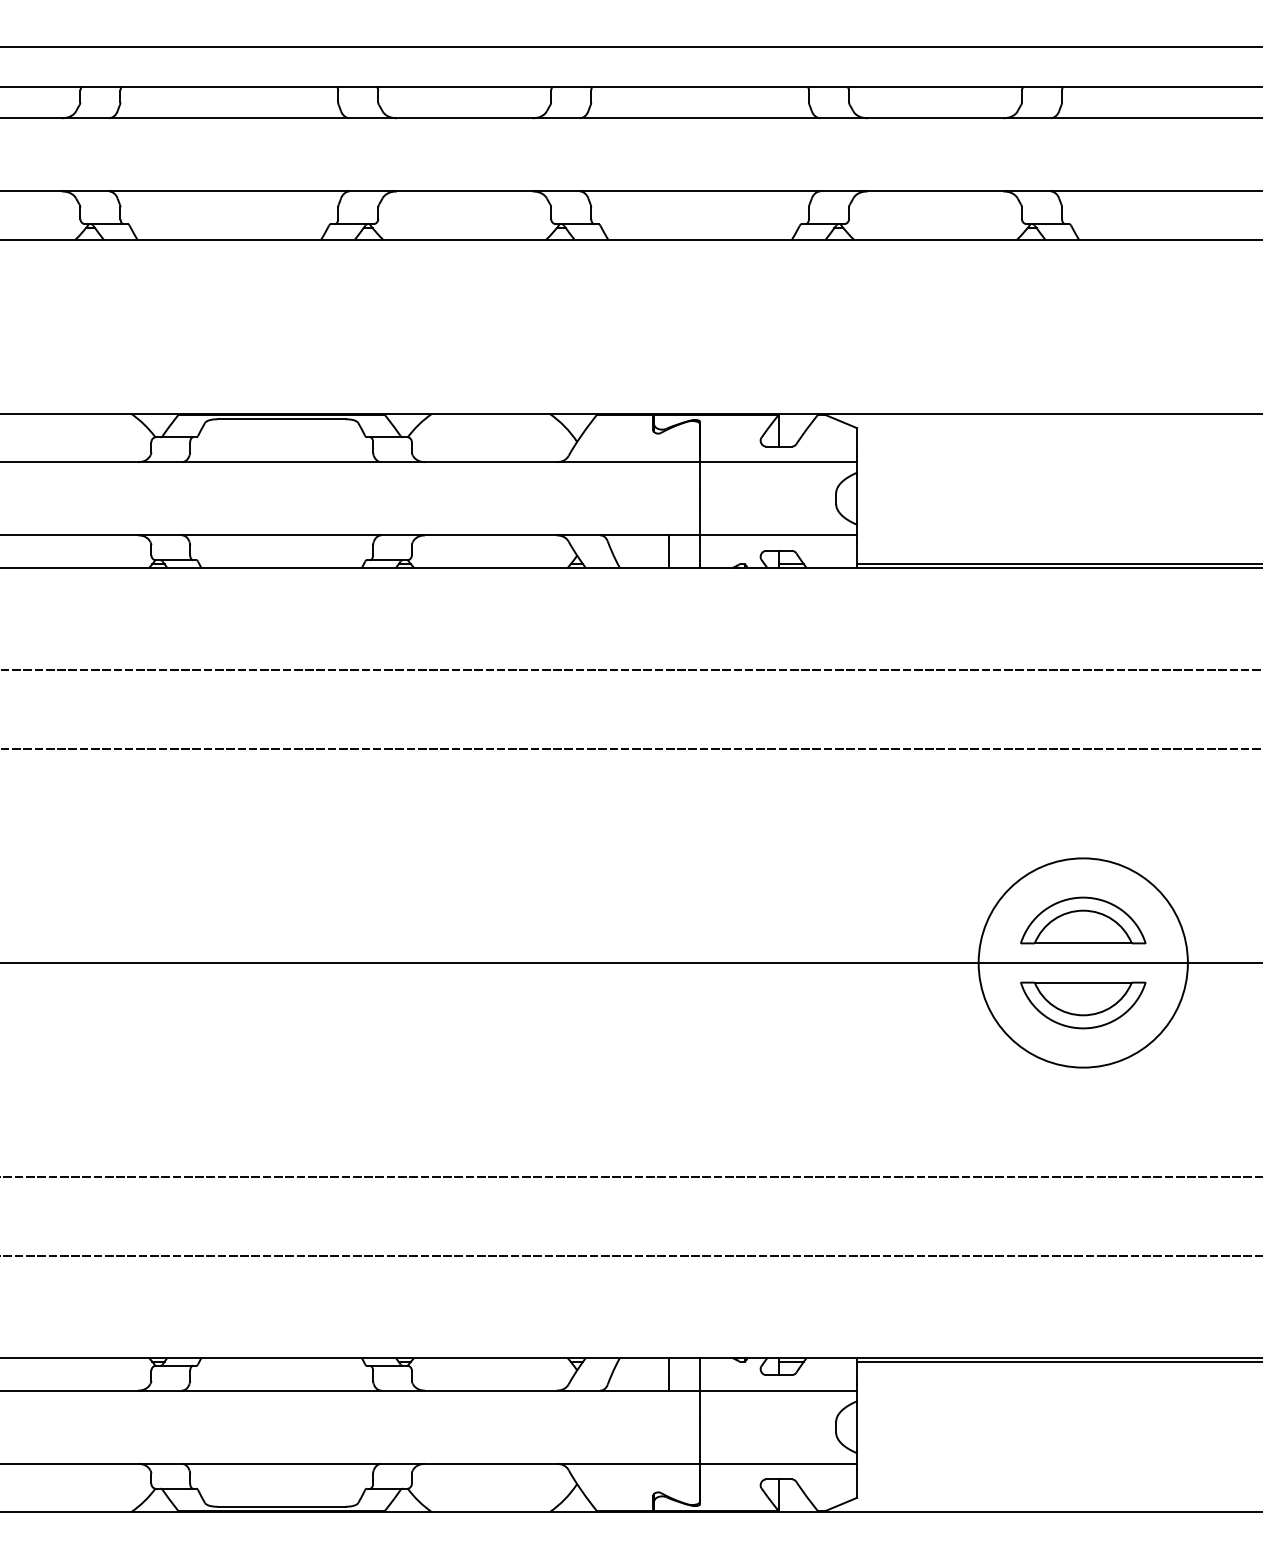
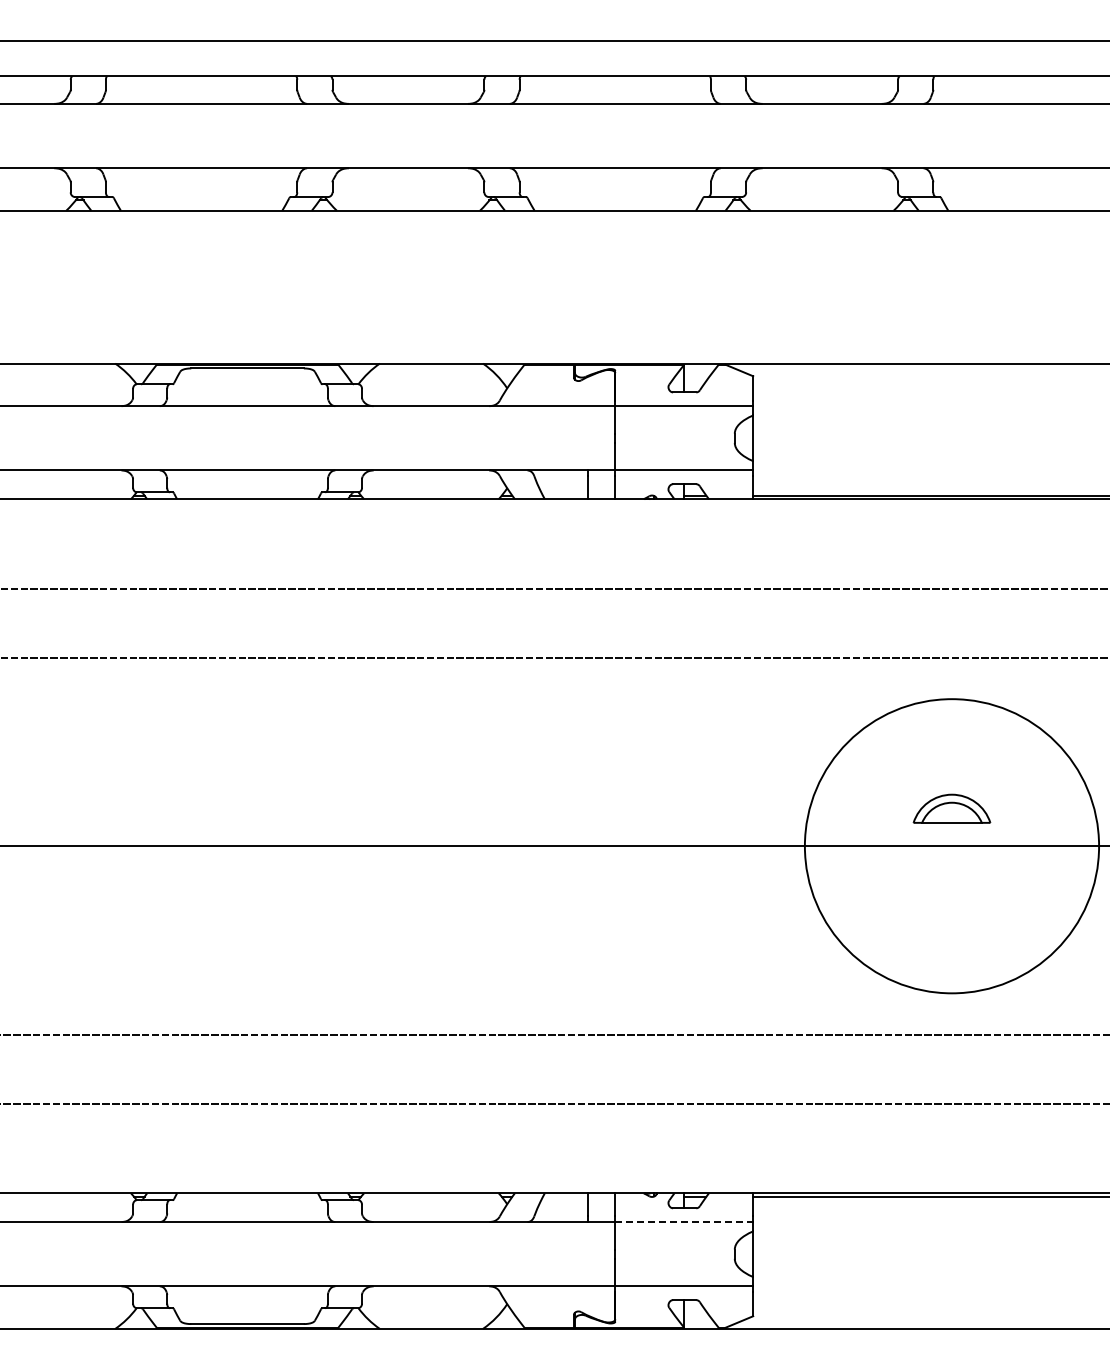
part: (1082, 920) -> (951, 808), size x0.7
circle: (1082, 963) -> (951, 846), size x1.6
part: (1082, 1005) -> (951, 883), removed
line: (778, 1391) -> (684, 1222), solid -> dashed

